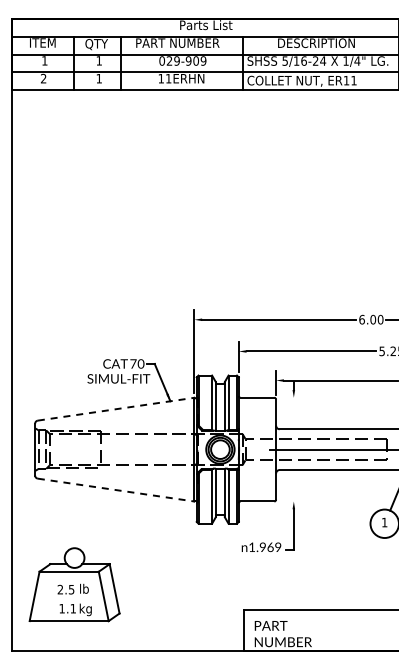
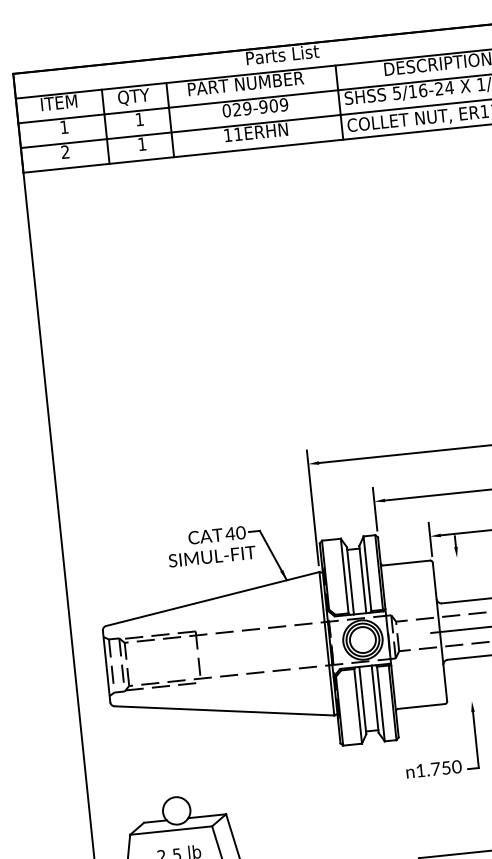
text: (132, 363) -> (228, 533), 70 -> 40
line: (116, 409) -> (213, 599), dashed -> solid
line: (116, 490) -> (225, 711), dashed -> solid
text: (270, 547) -> (446, 768), 1.969 -> 1.750

